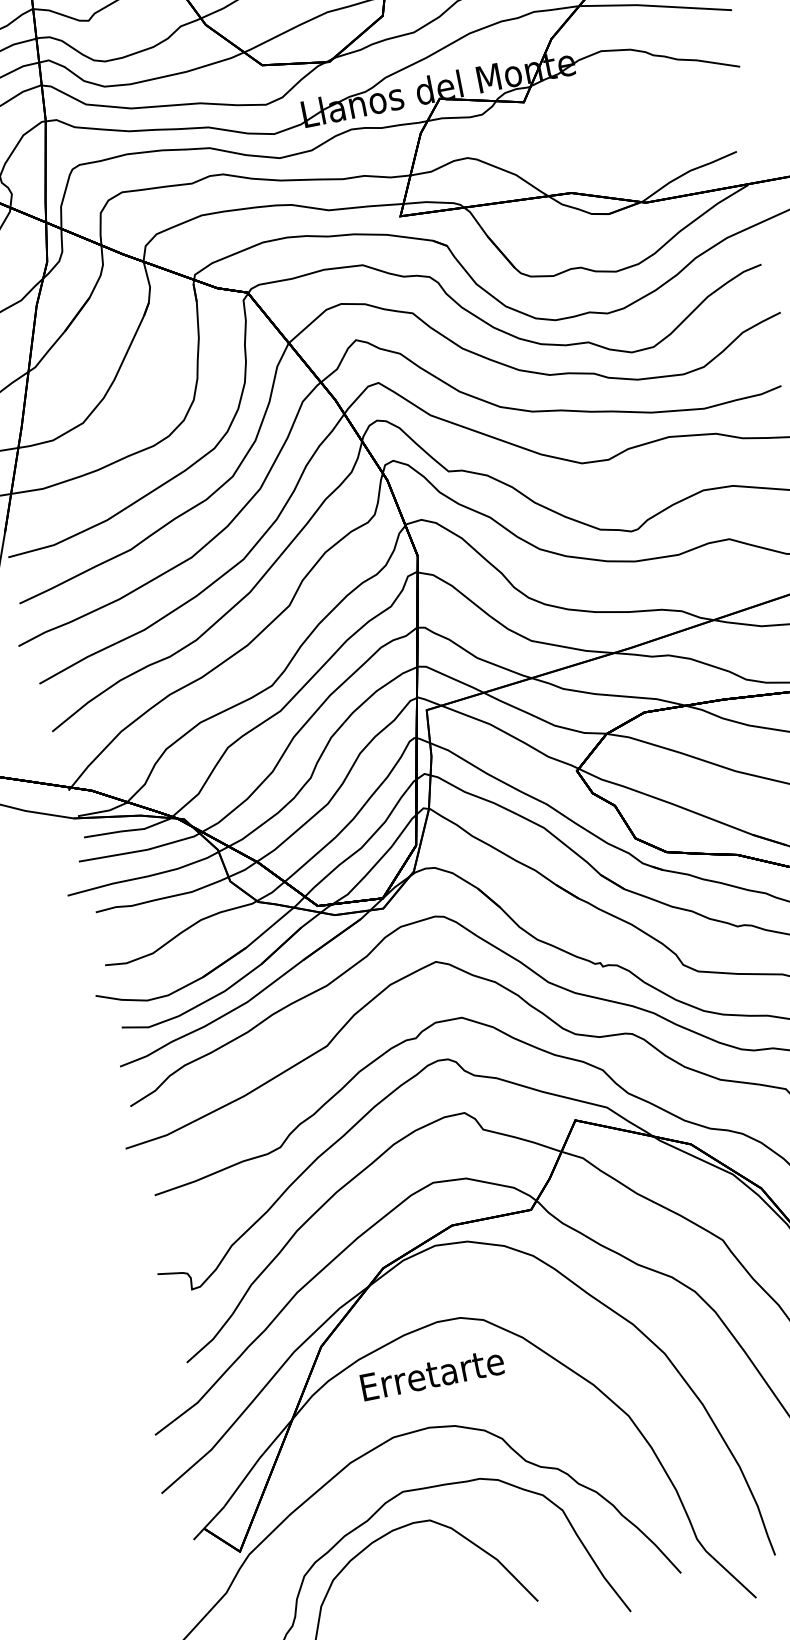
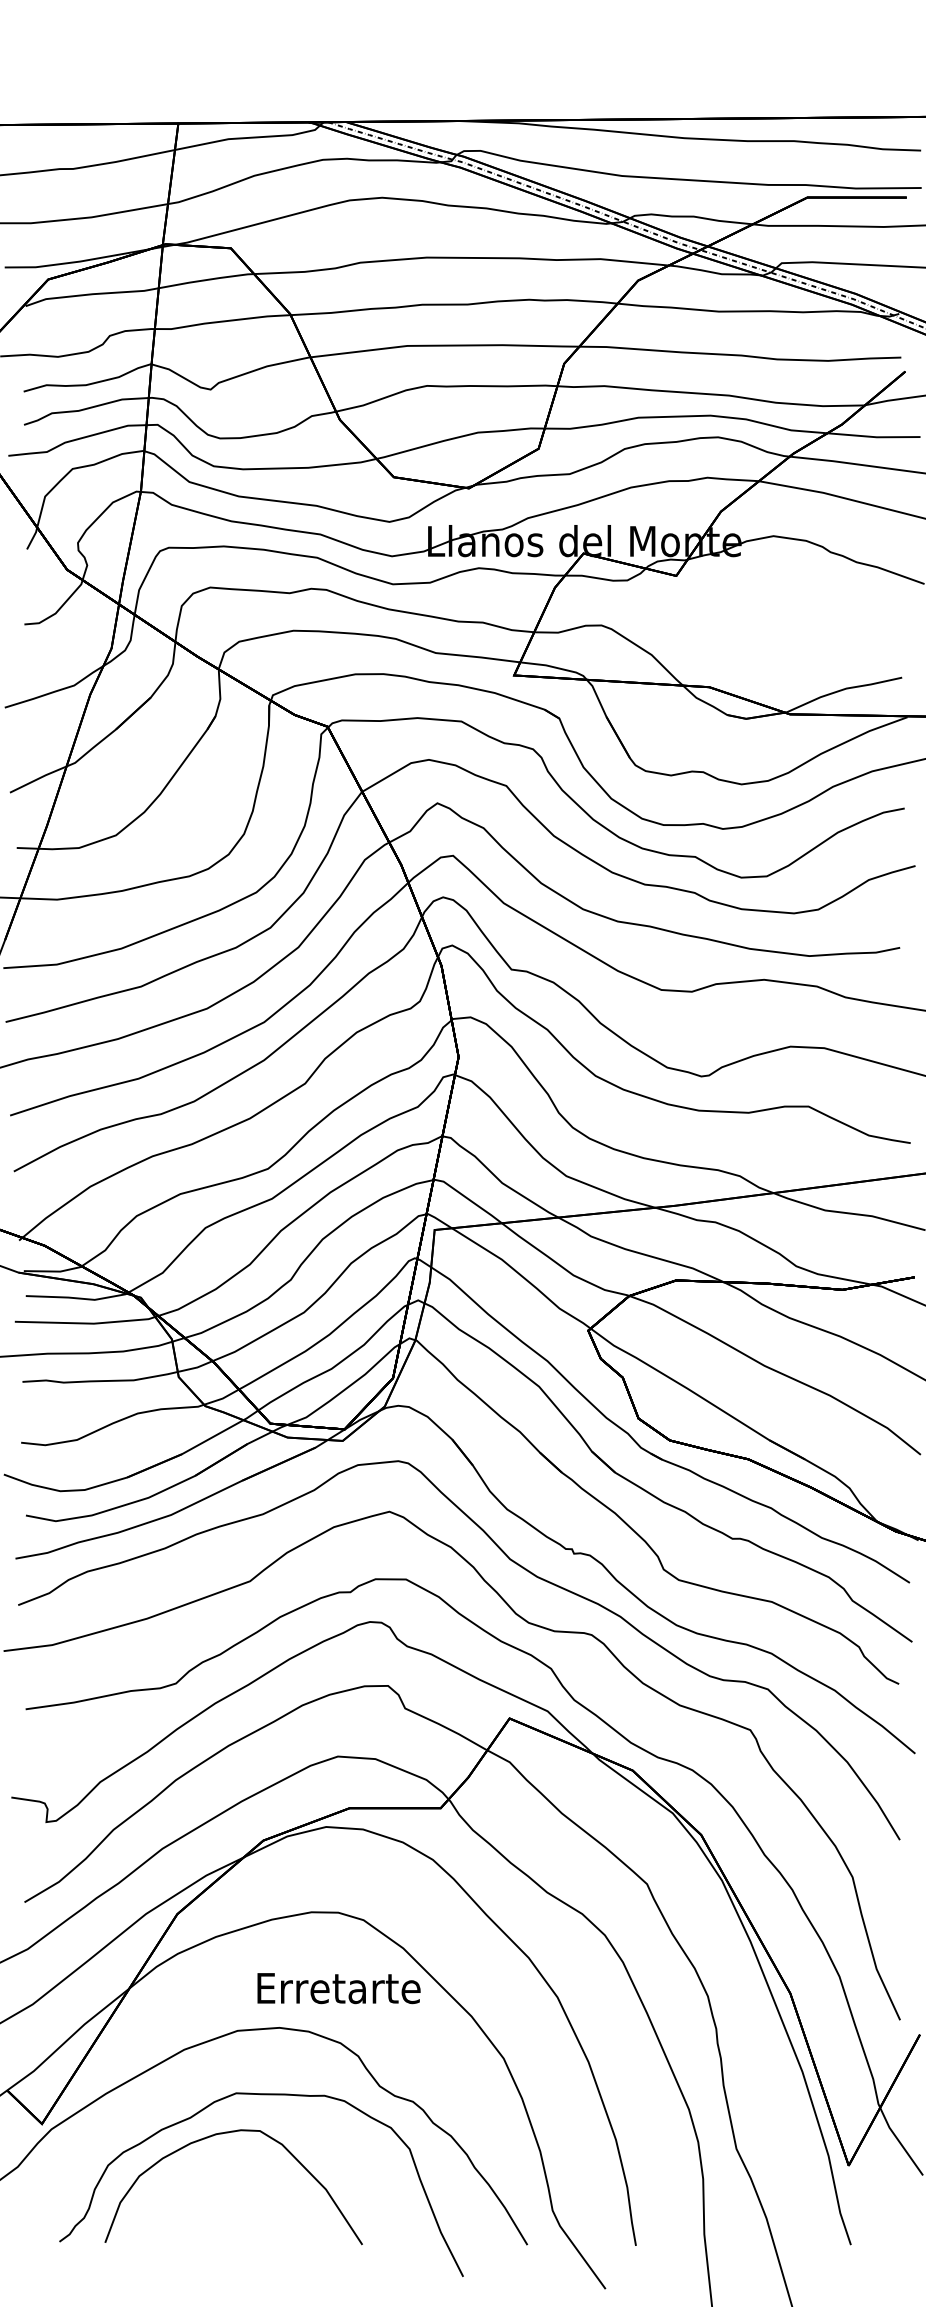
text: (432, 1374) -> (338, 1988), moved

